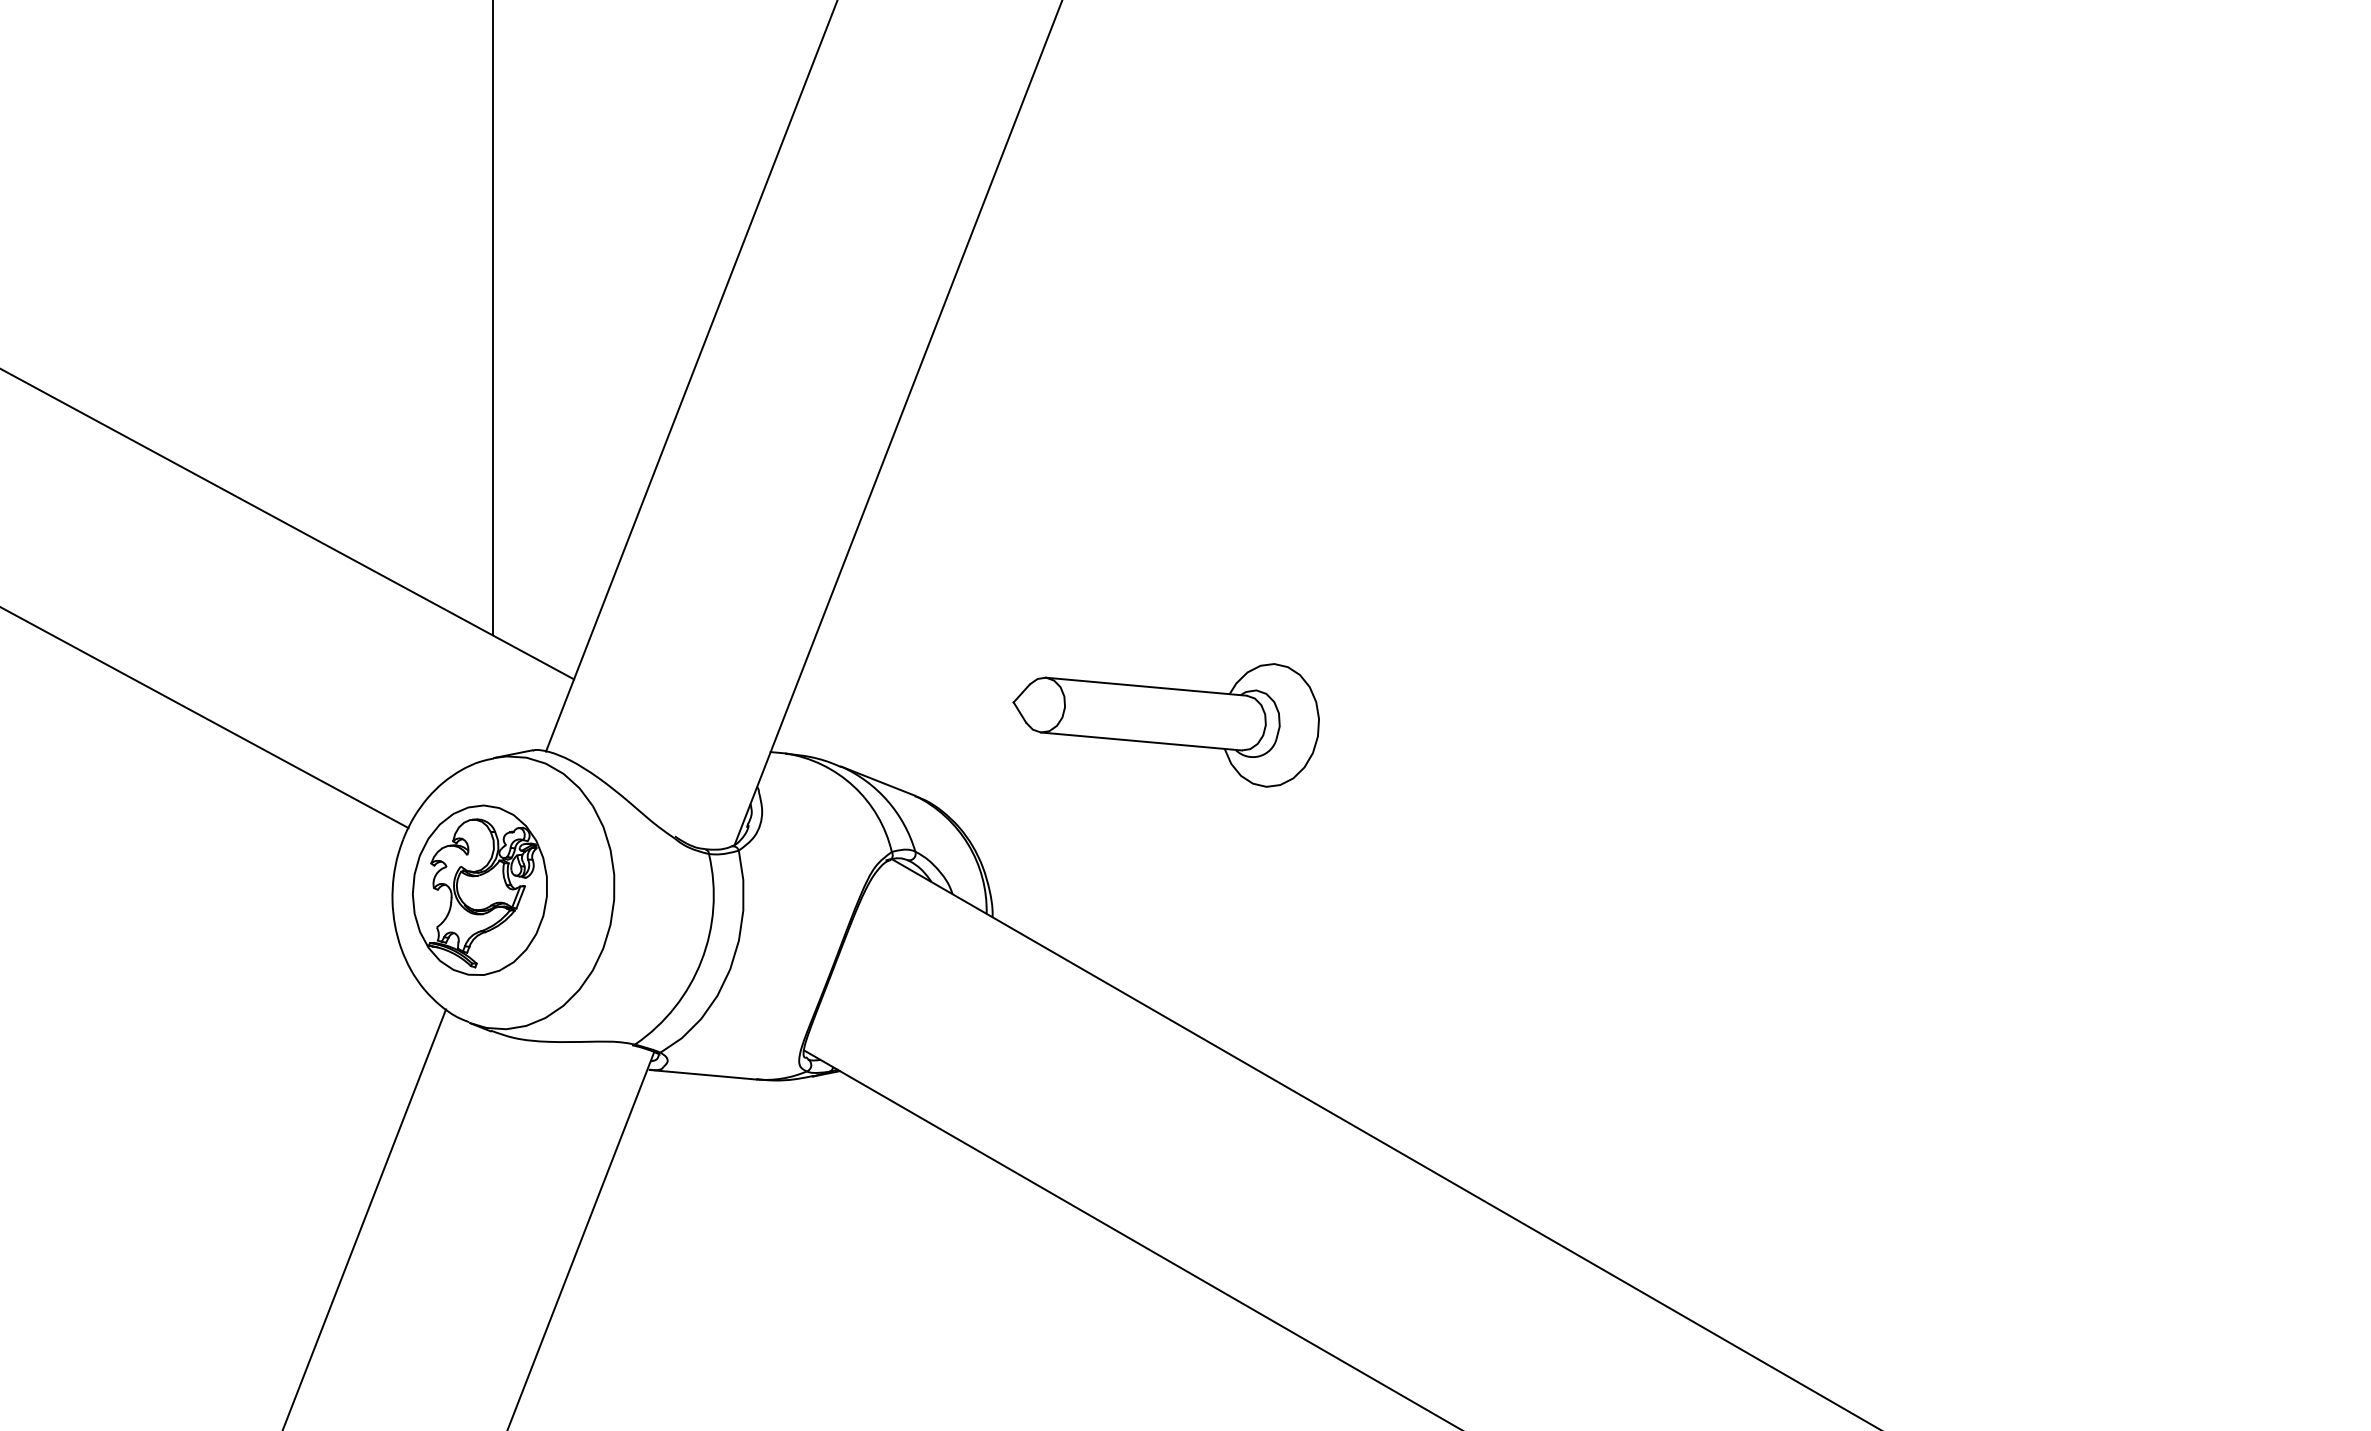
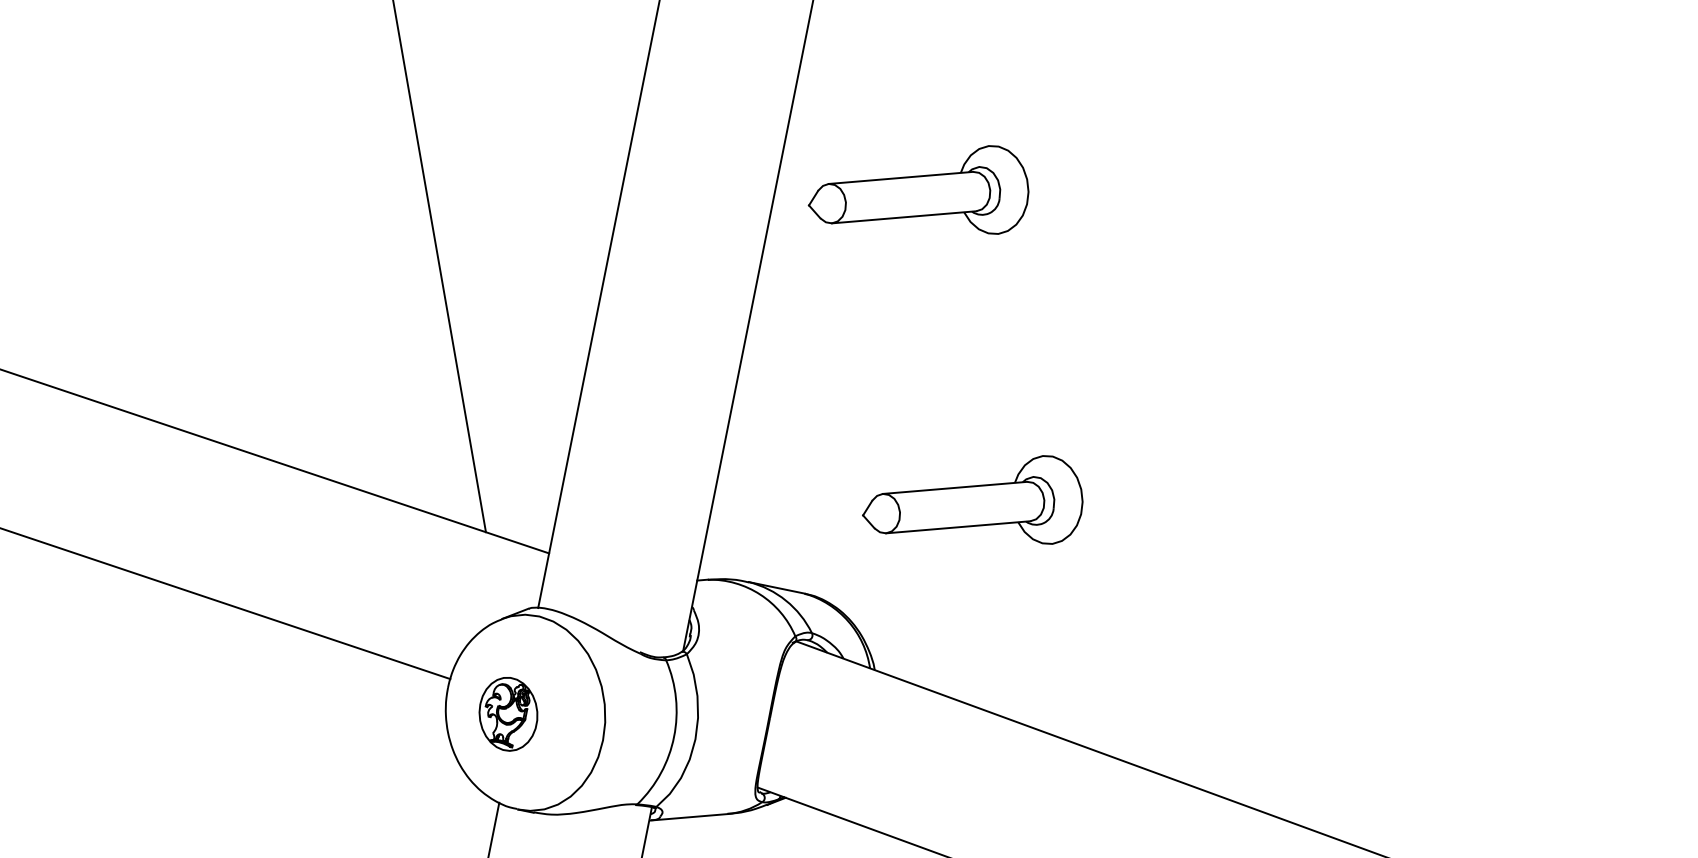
part: (1165, 287) -> (919, 203), added
part: (479, 889) -> (508, 713), size x0.6

